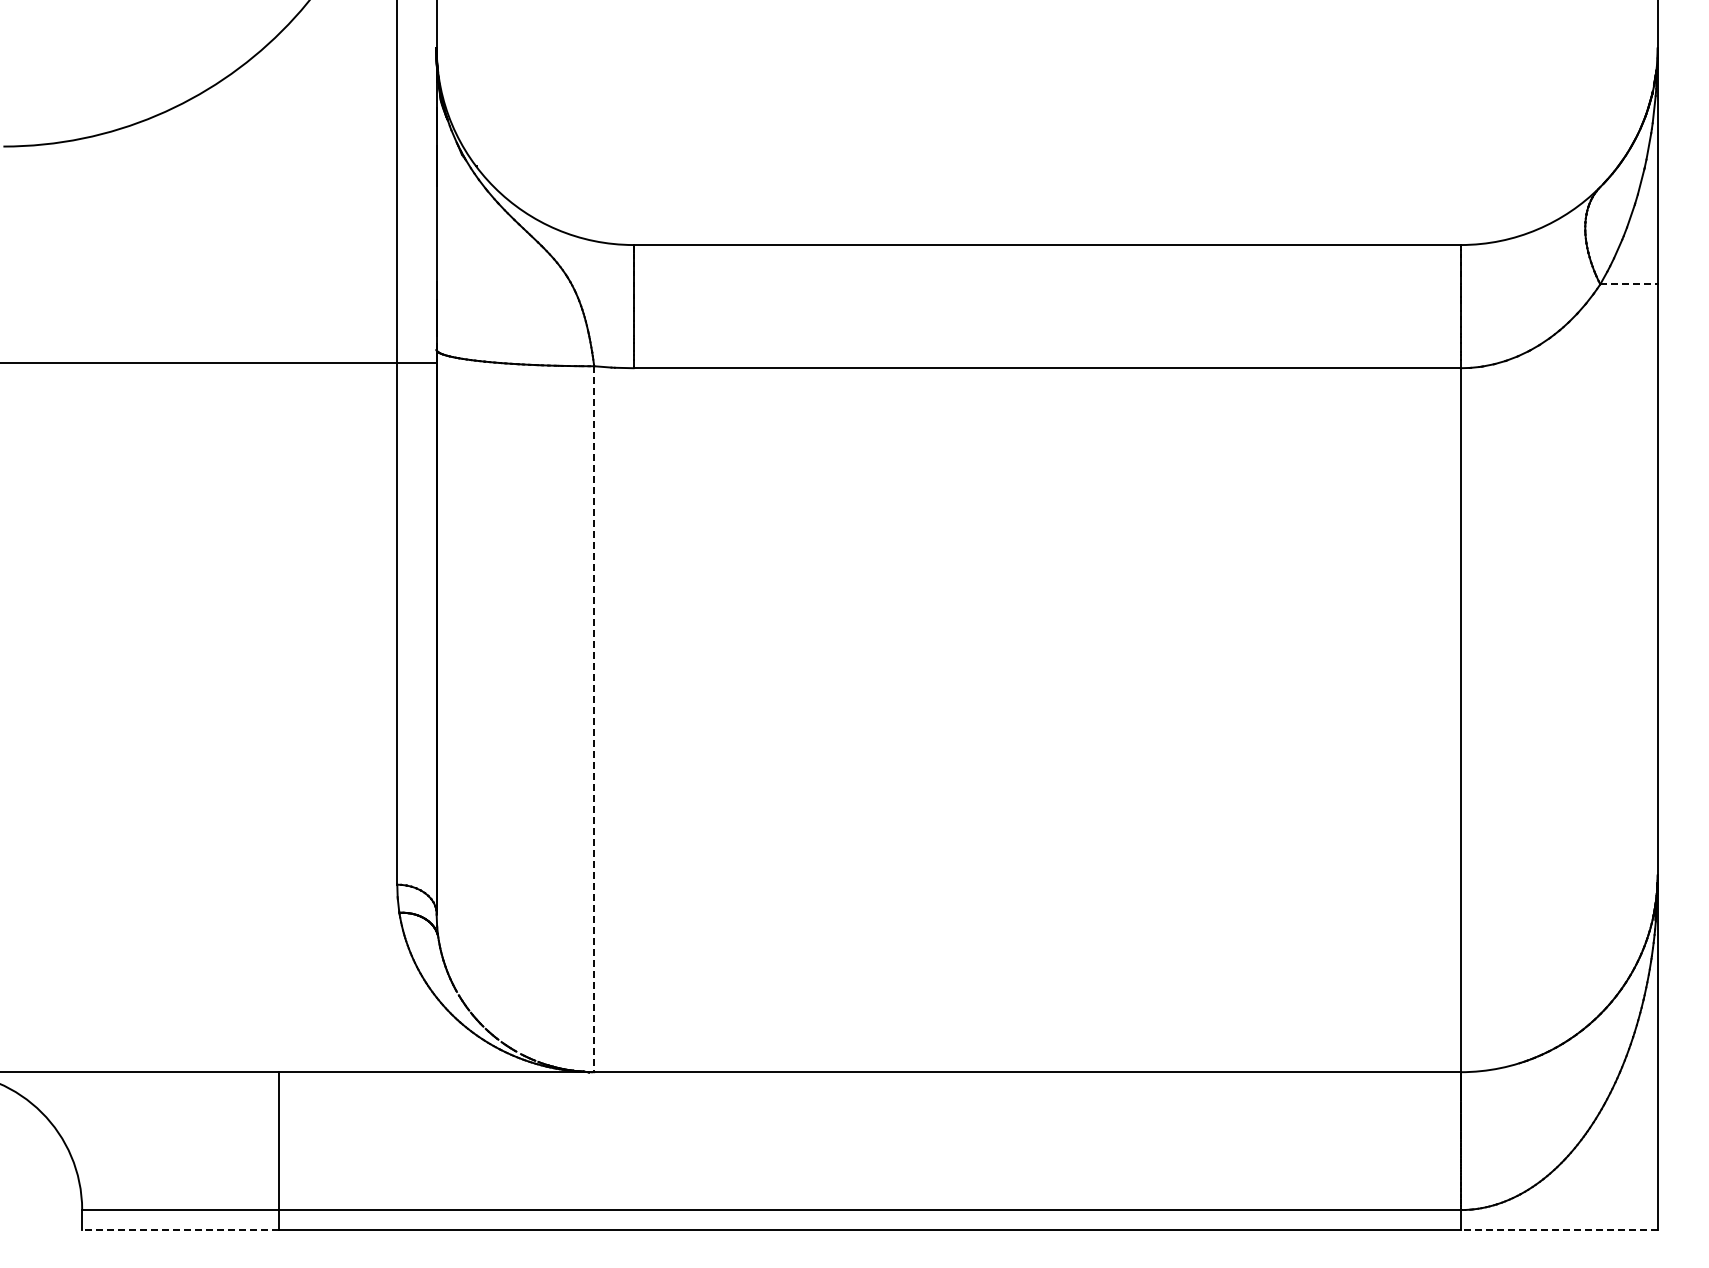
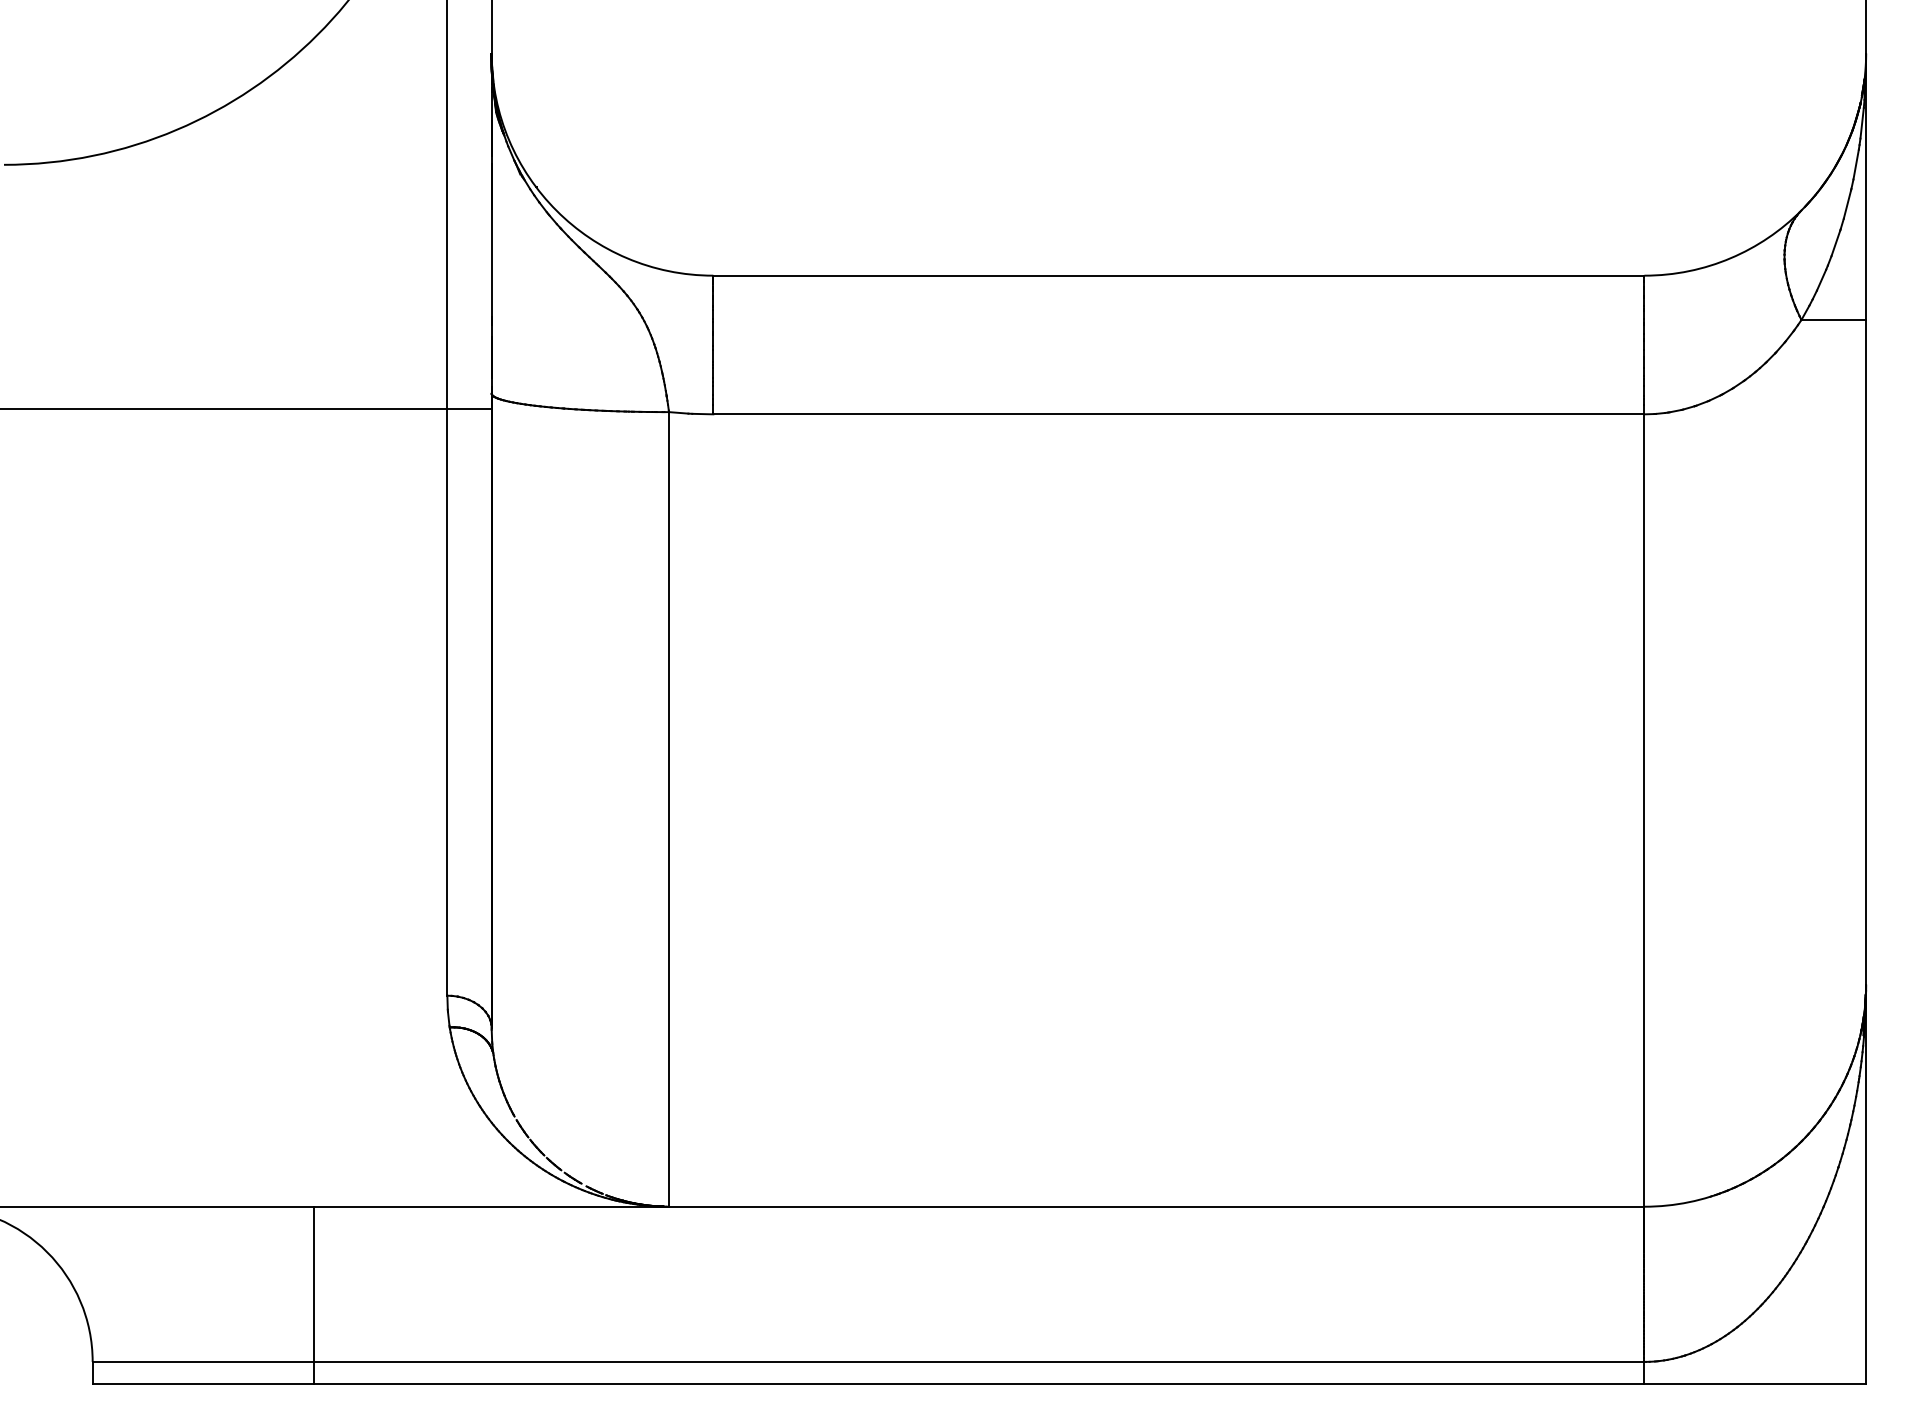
line: (1629, 284) -> (1834, 320), dashed -> solid
line: (594, 719) -> (669, 809), dashed -> solid
line: (180, 1229) -> (203, 1383), dashed -> solid
line: (1558, 1229) -> (1754, 1383), dashed -> solid

